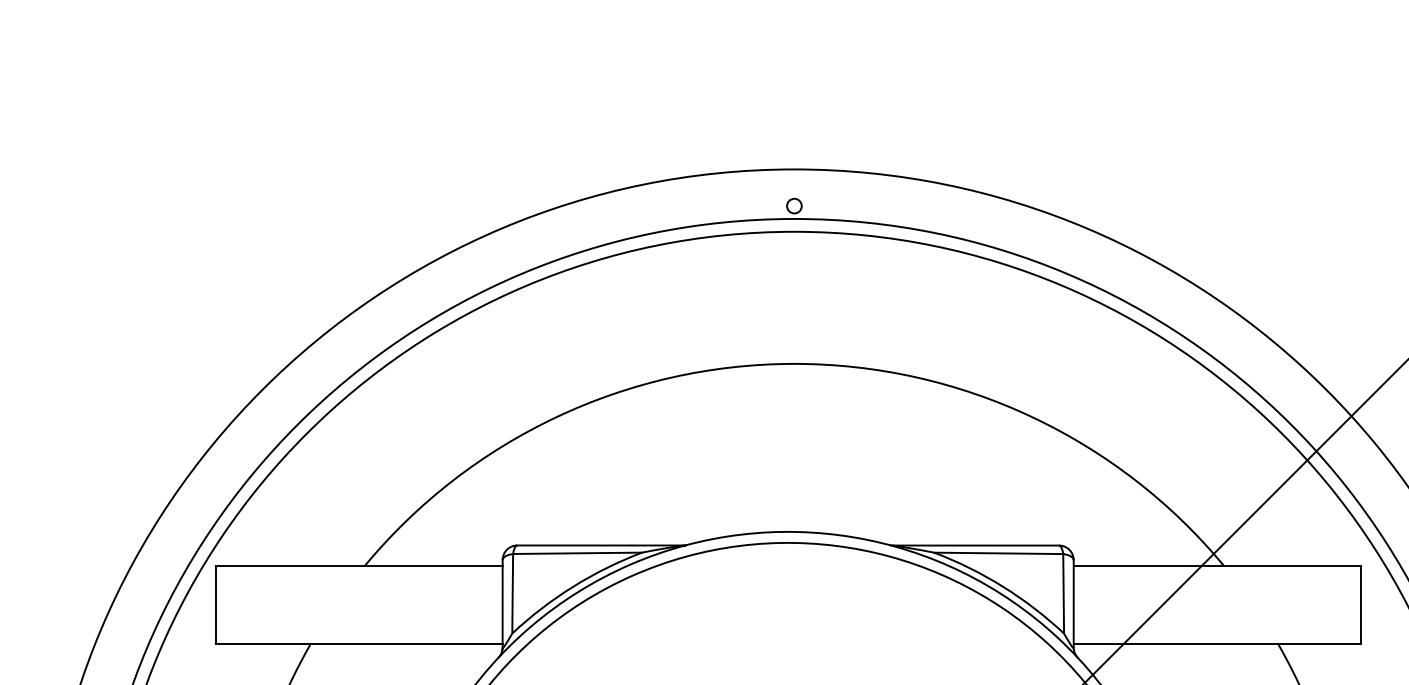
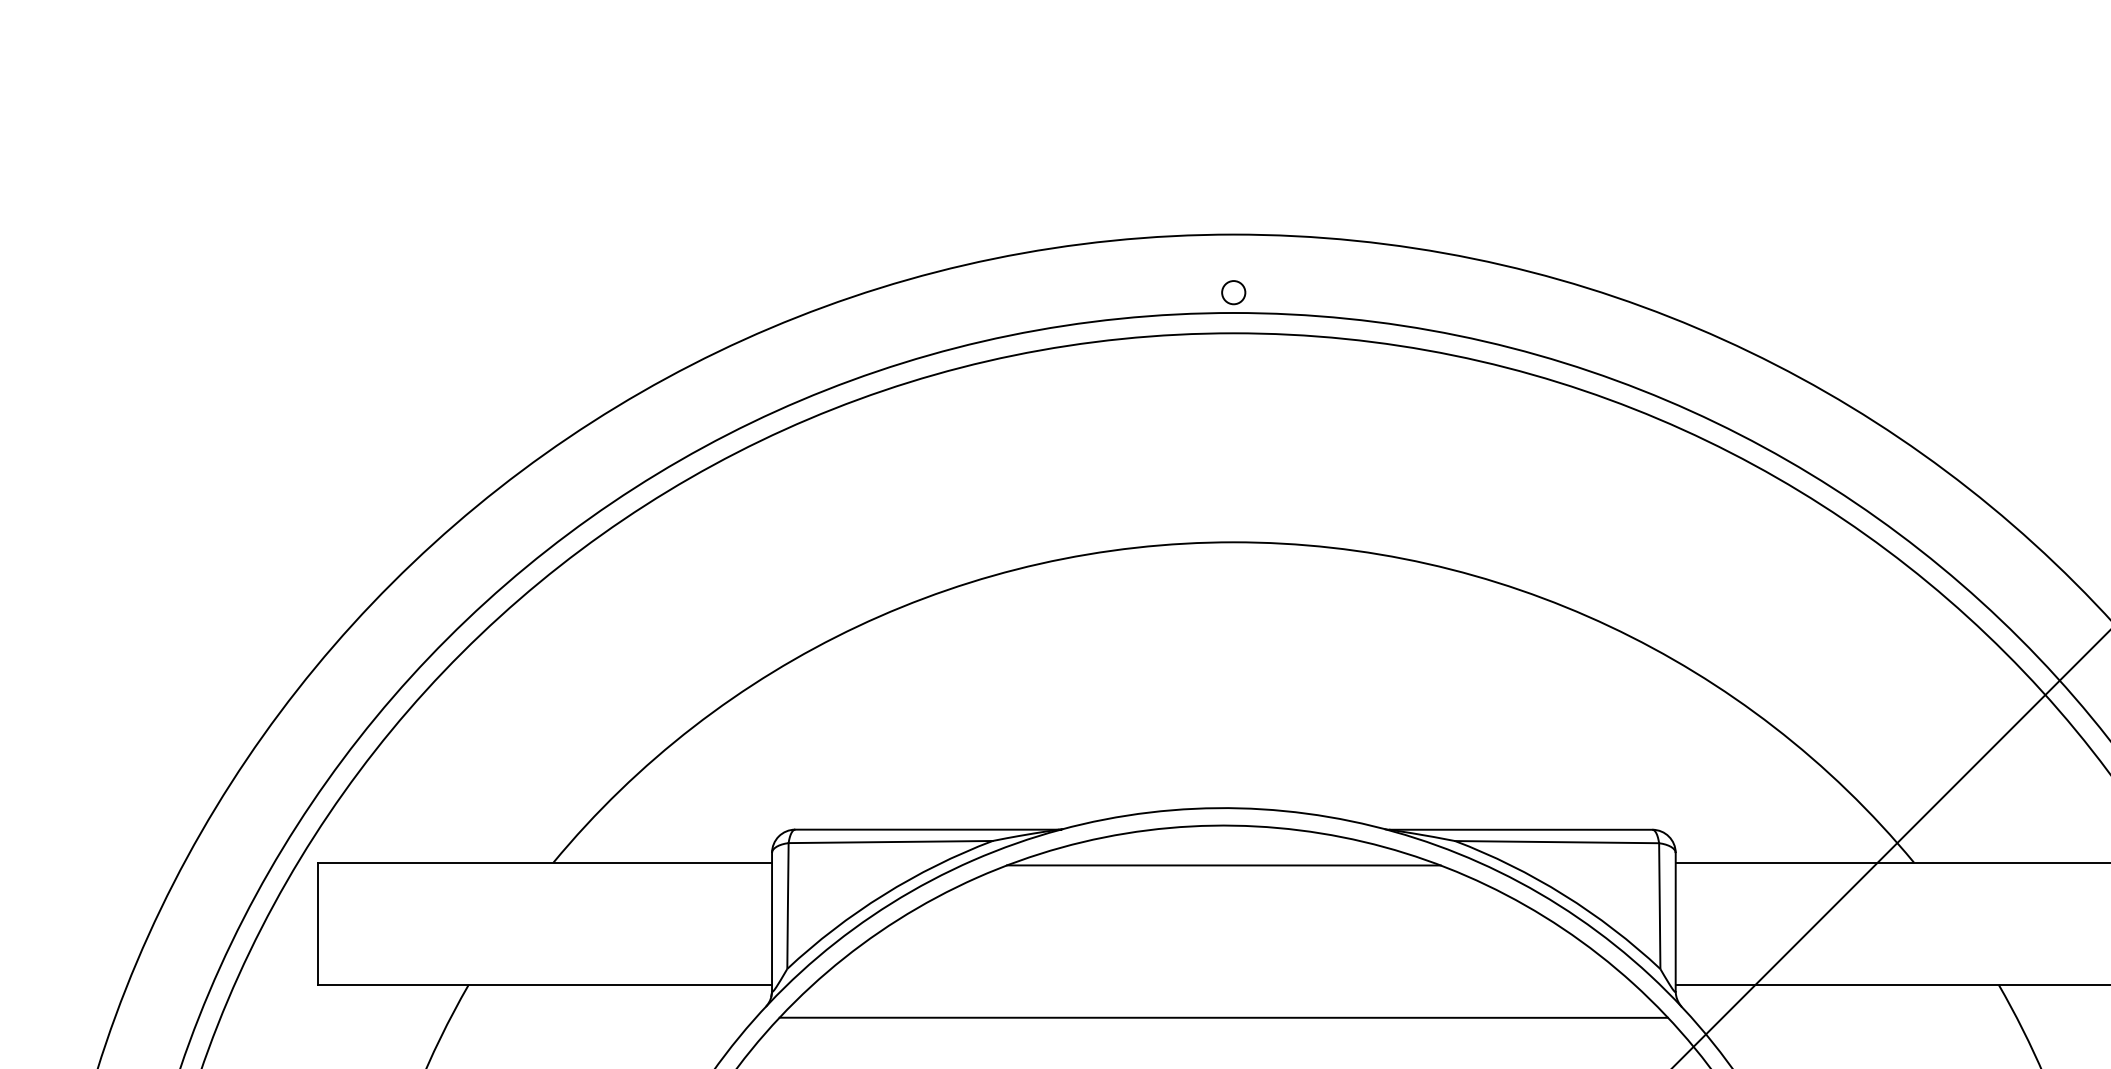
line: (788, 568) -> (1224, 866), added
line: (787, 664) -> (1222, 1017), added

